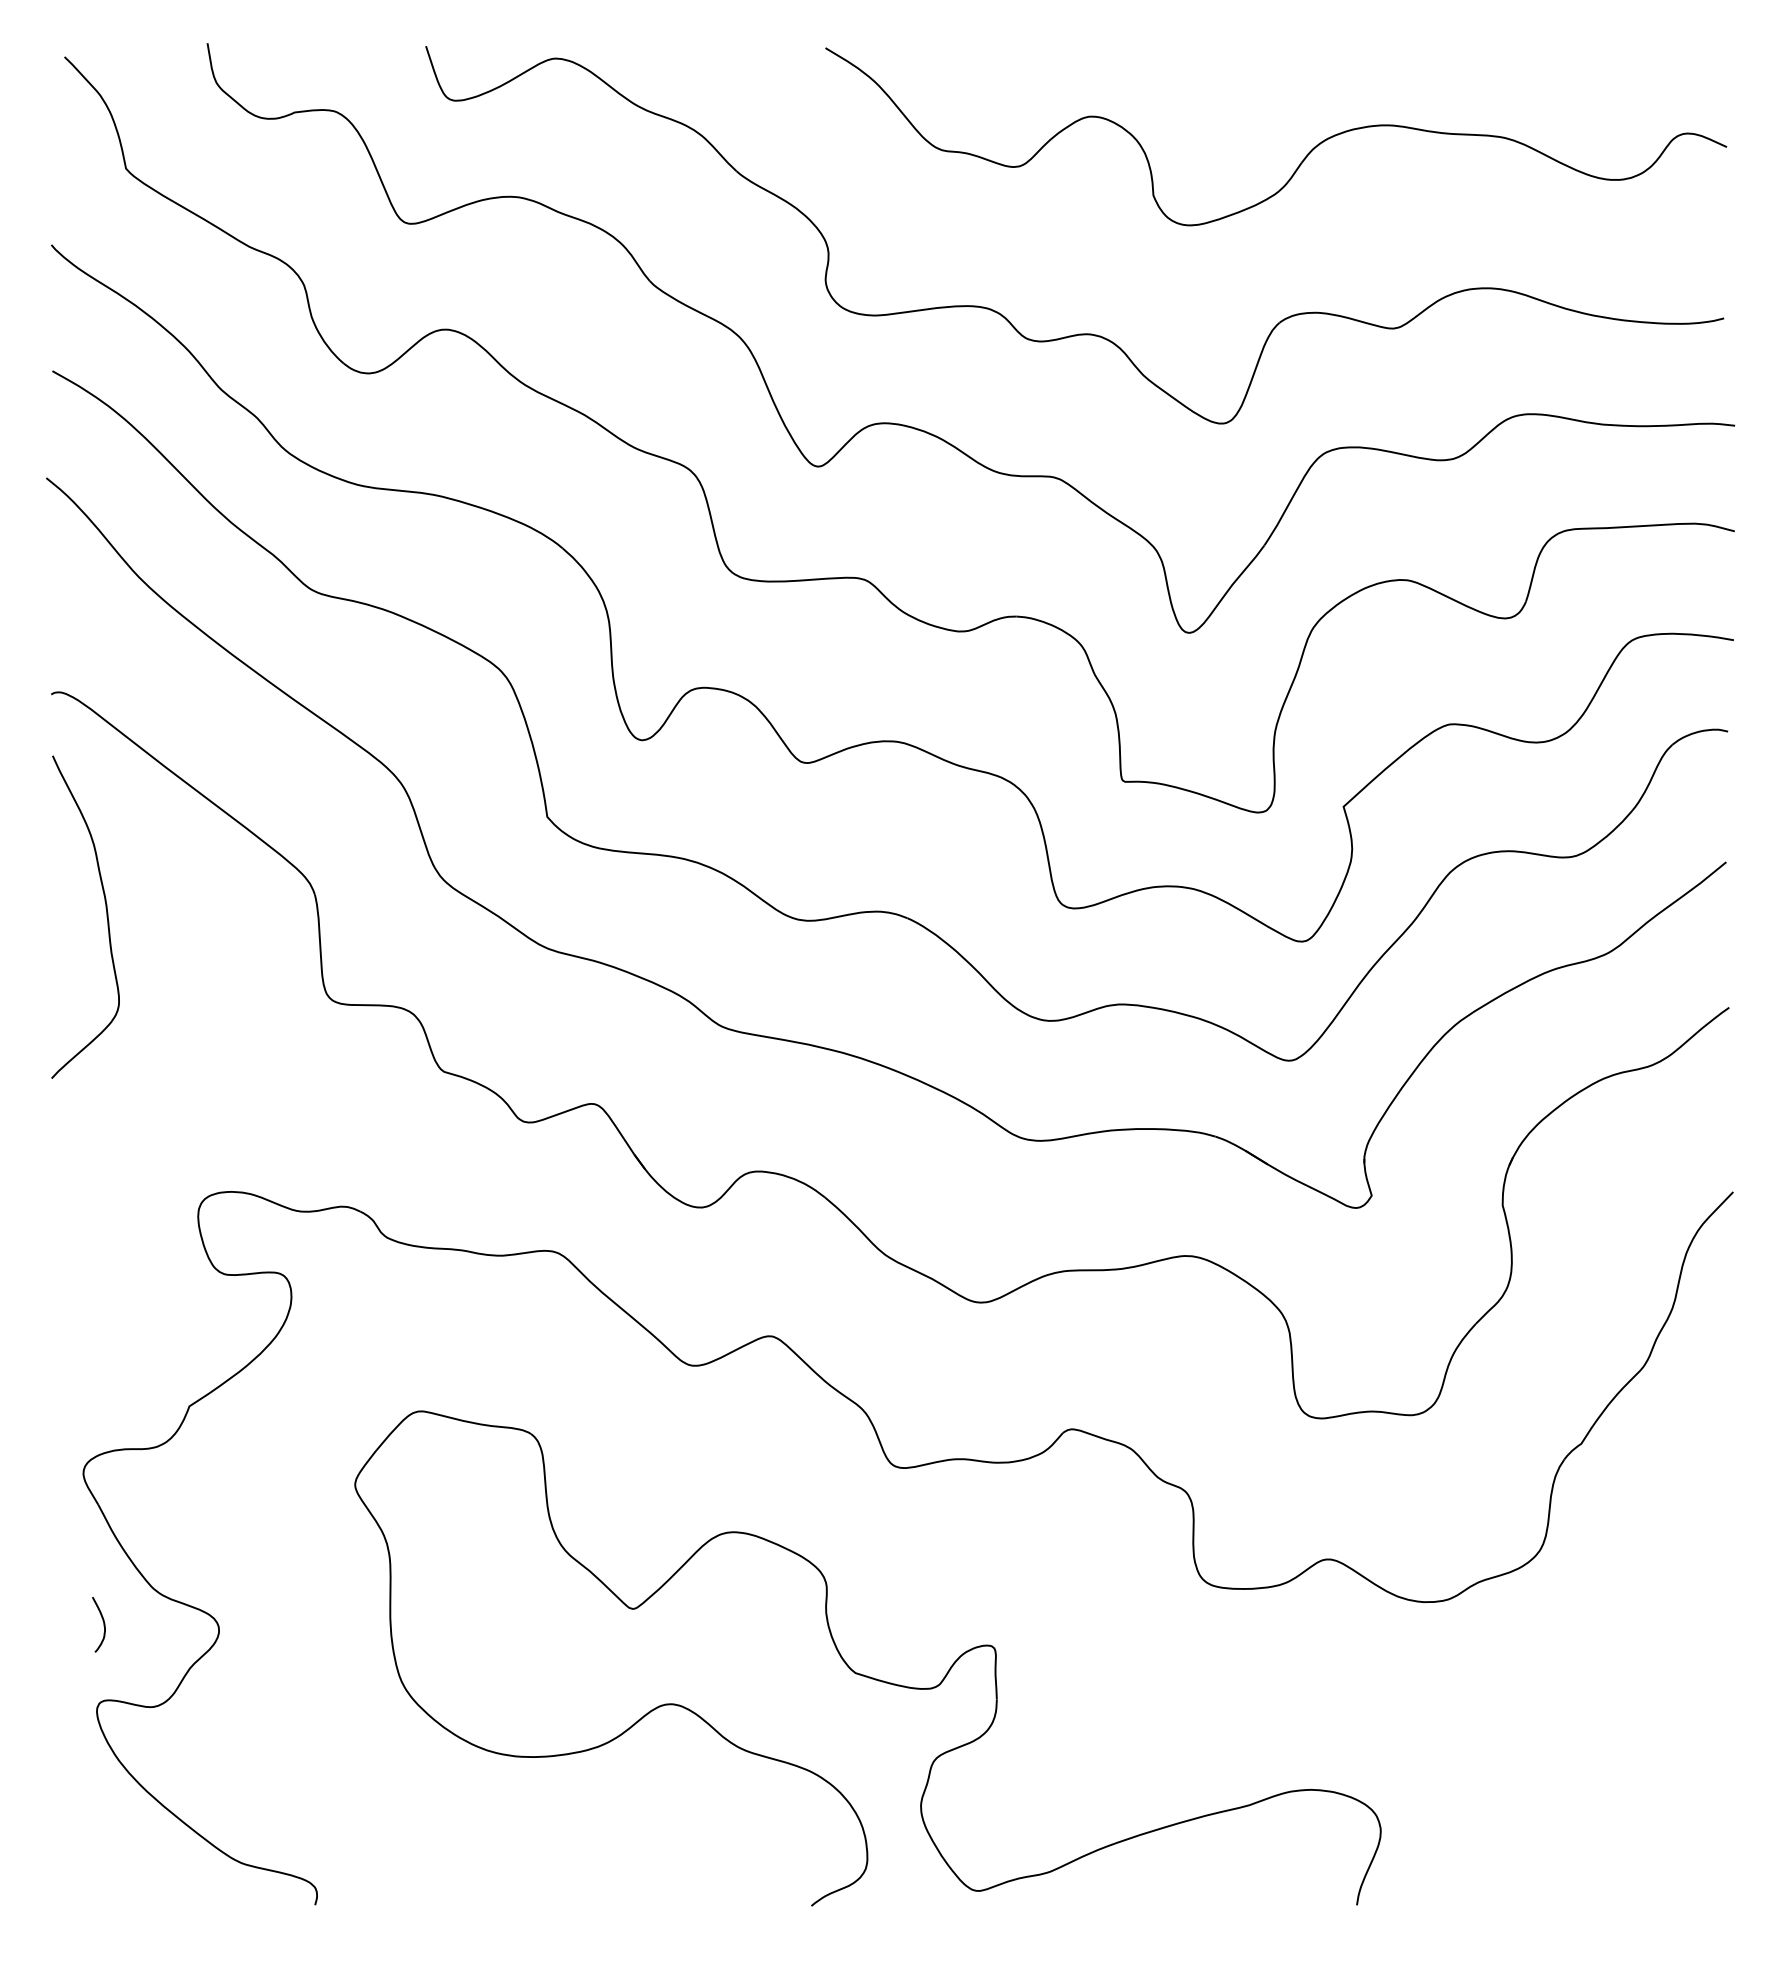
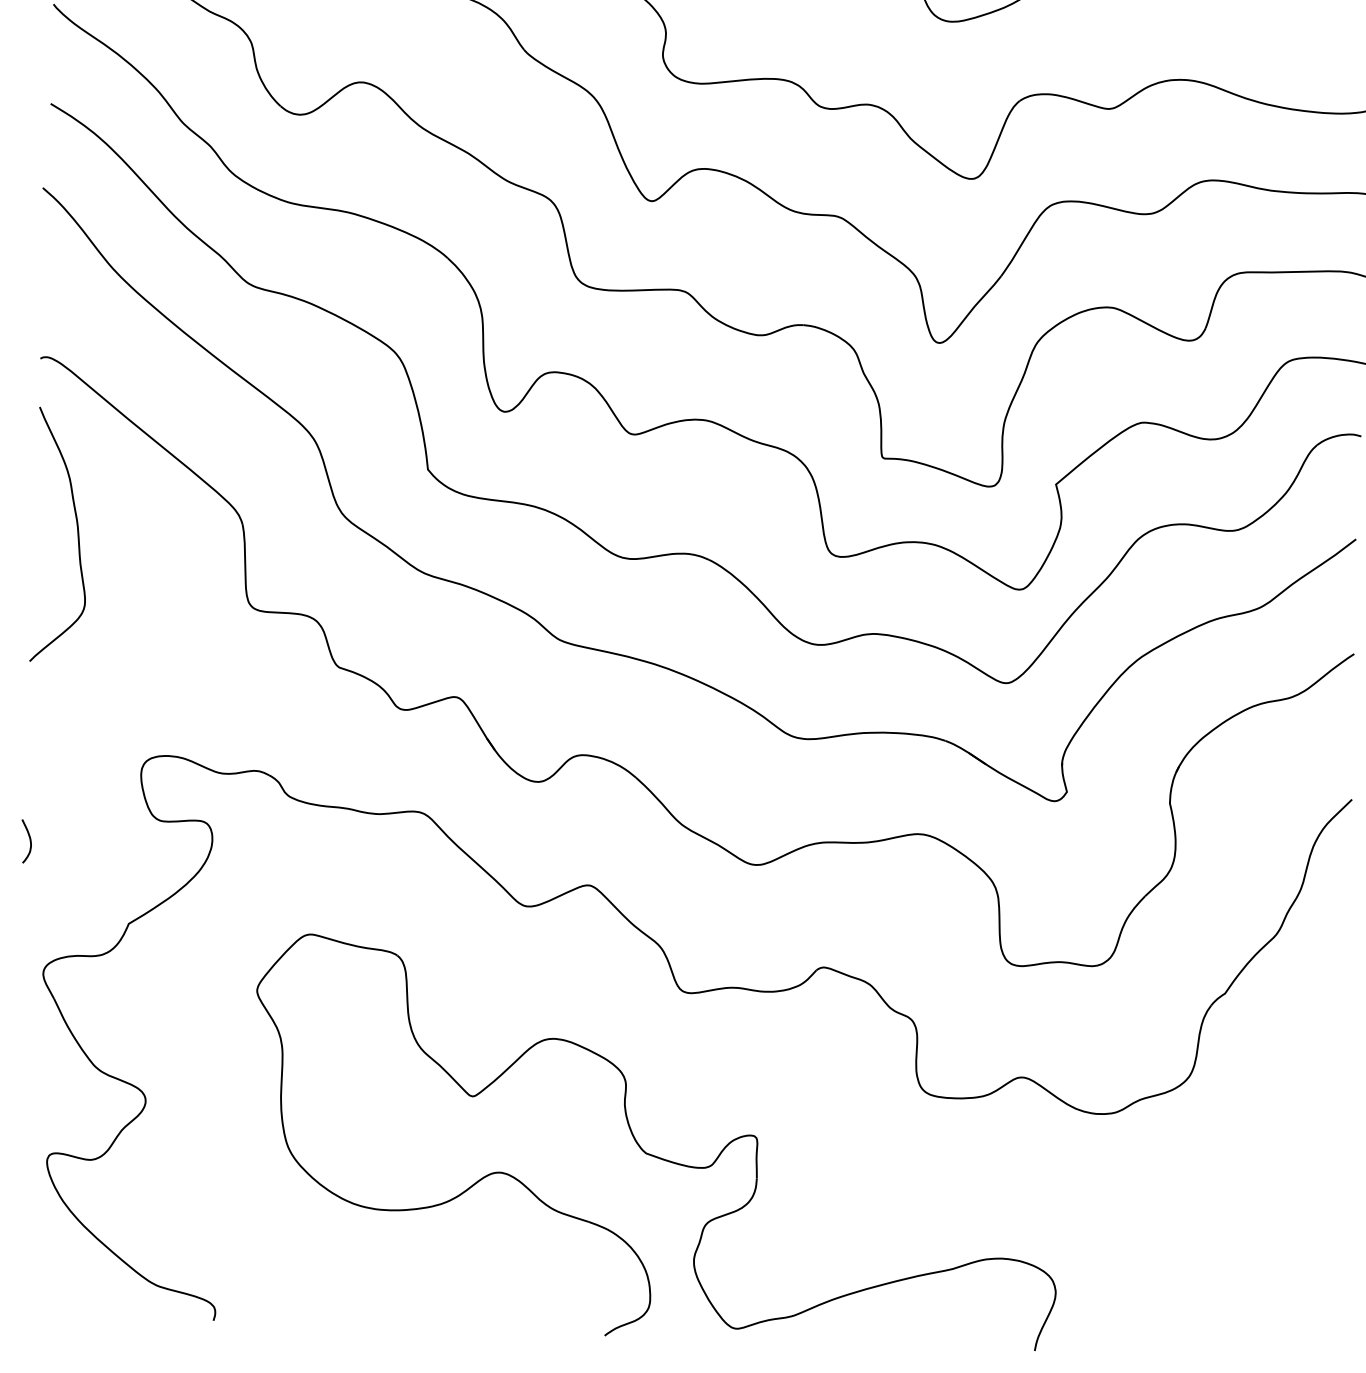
curve: (102, 1621) -> (29, 839), moved

